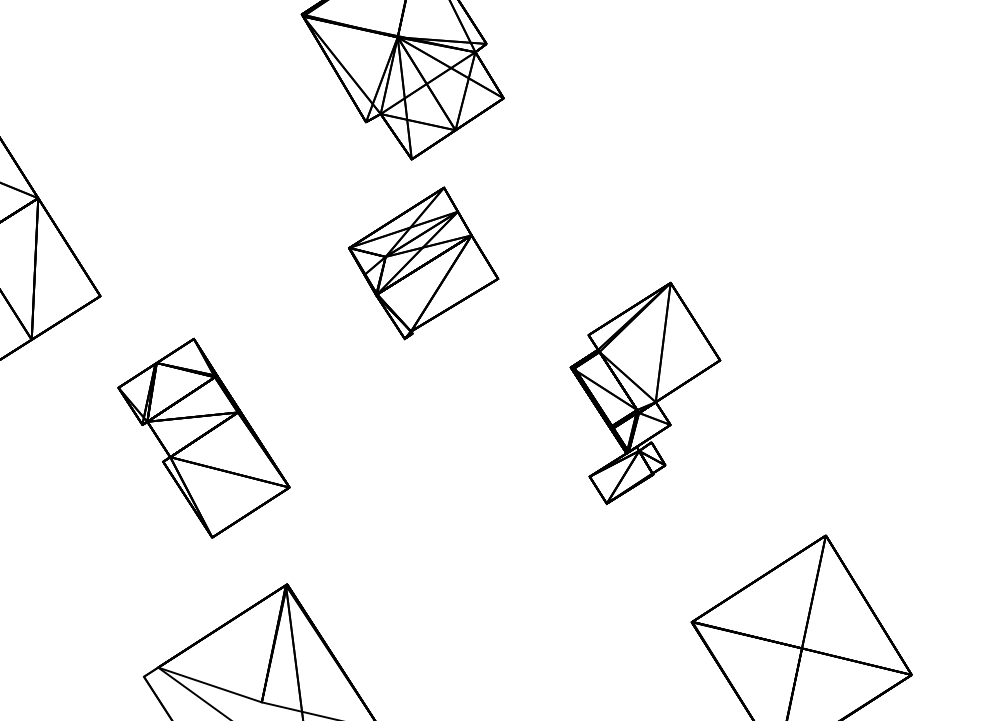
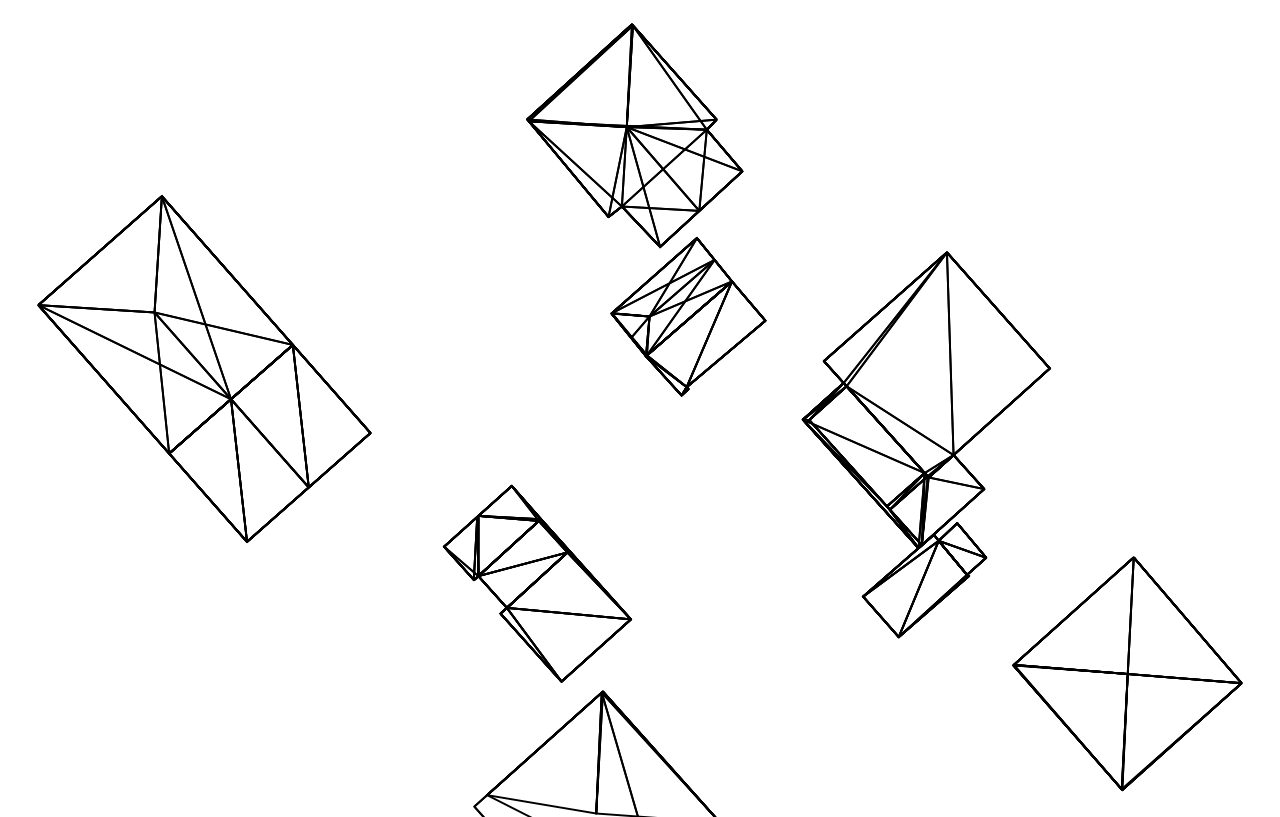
part: (423, 262) -> (688, 316), moved
part: (640, 393) -> (925, 444), size x1.67
part: (203, 438) -> (537, 583), moved

